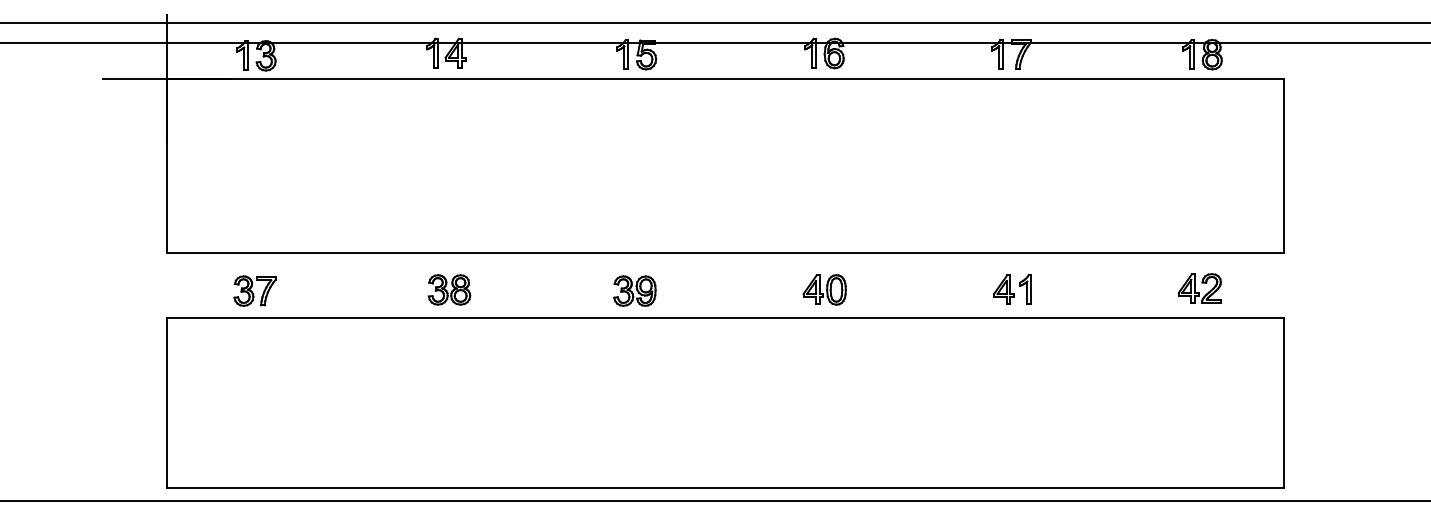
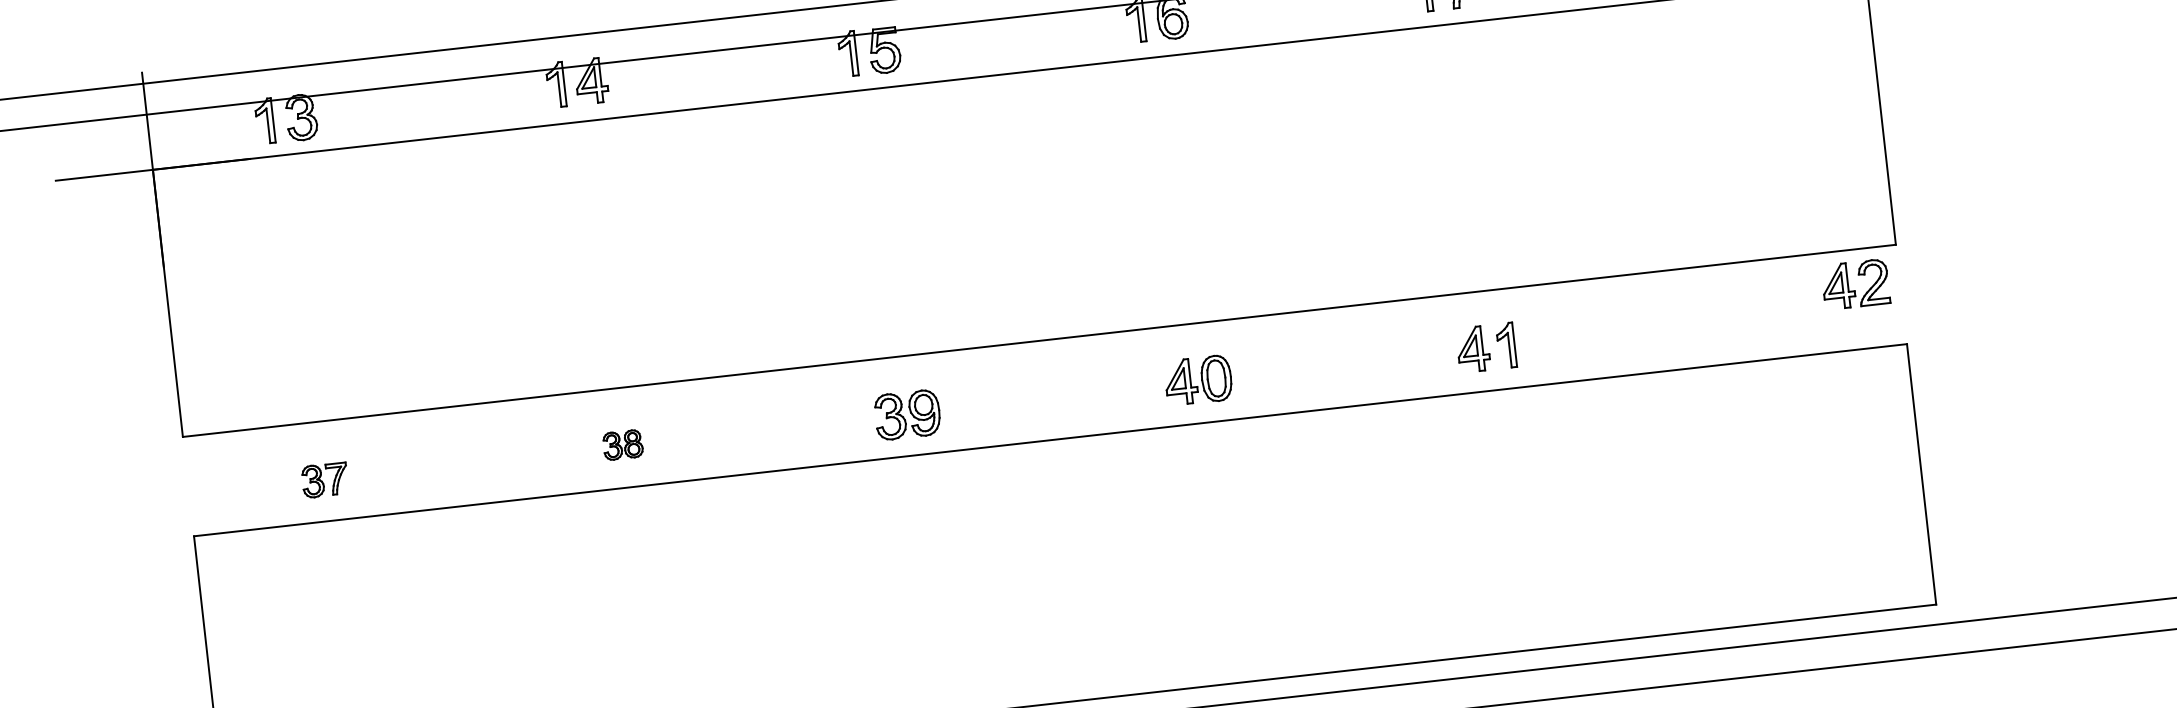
part: (1199, 288) -> (1855, 284), moved
part: (449, 289) -> (622, 444), size x0.6
part: (254, 290) -> (324, 479), size x0.7

